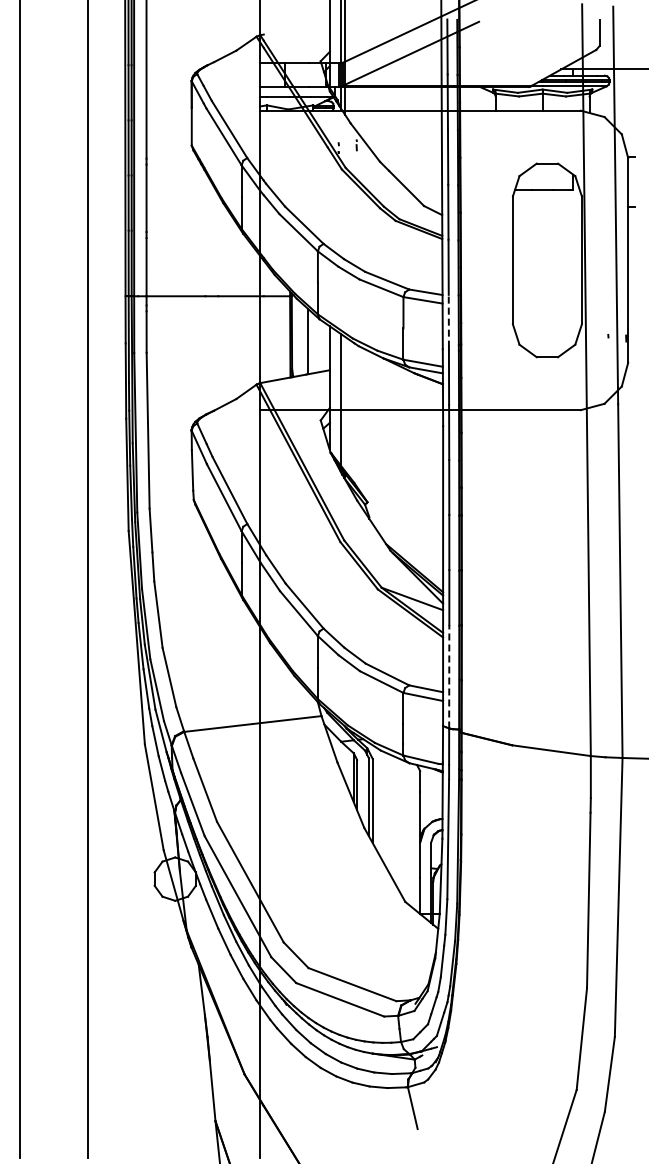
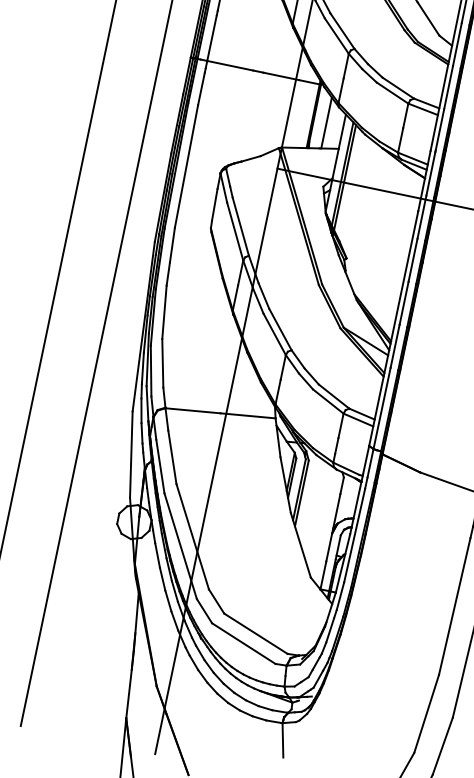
line: (448, 320) -> (439, 129), dashed -> solid
line: (344, 403) -> (344, 177), added
line: (449, 676) -> (382, 408), dashed -> solid

